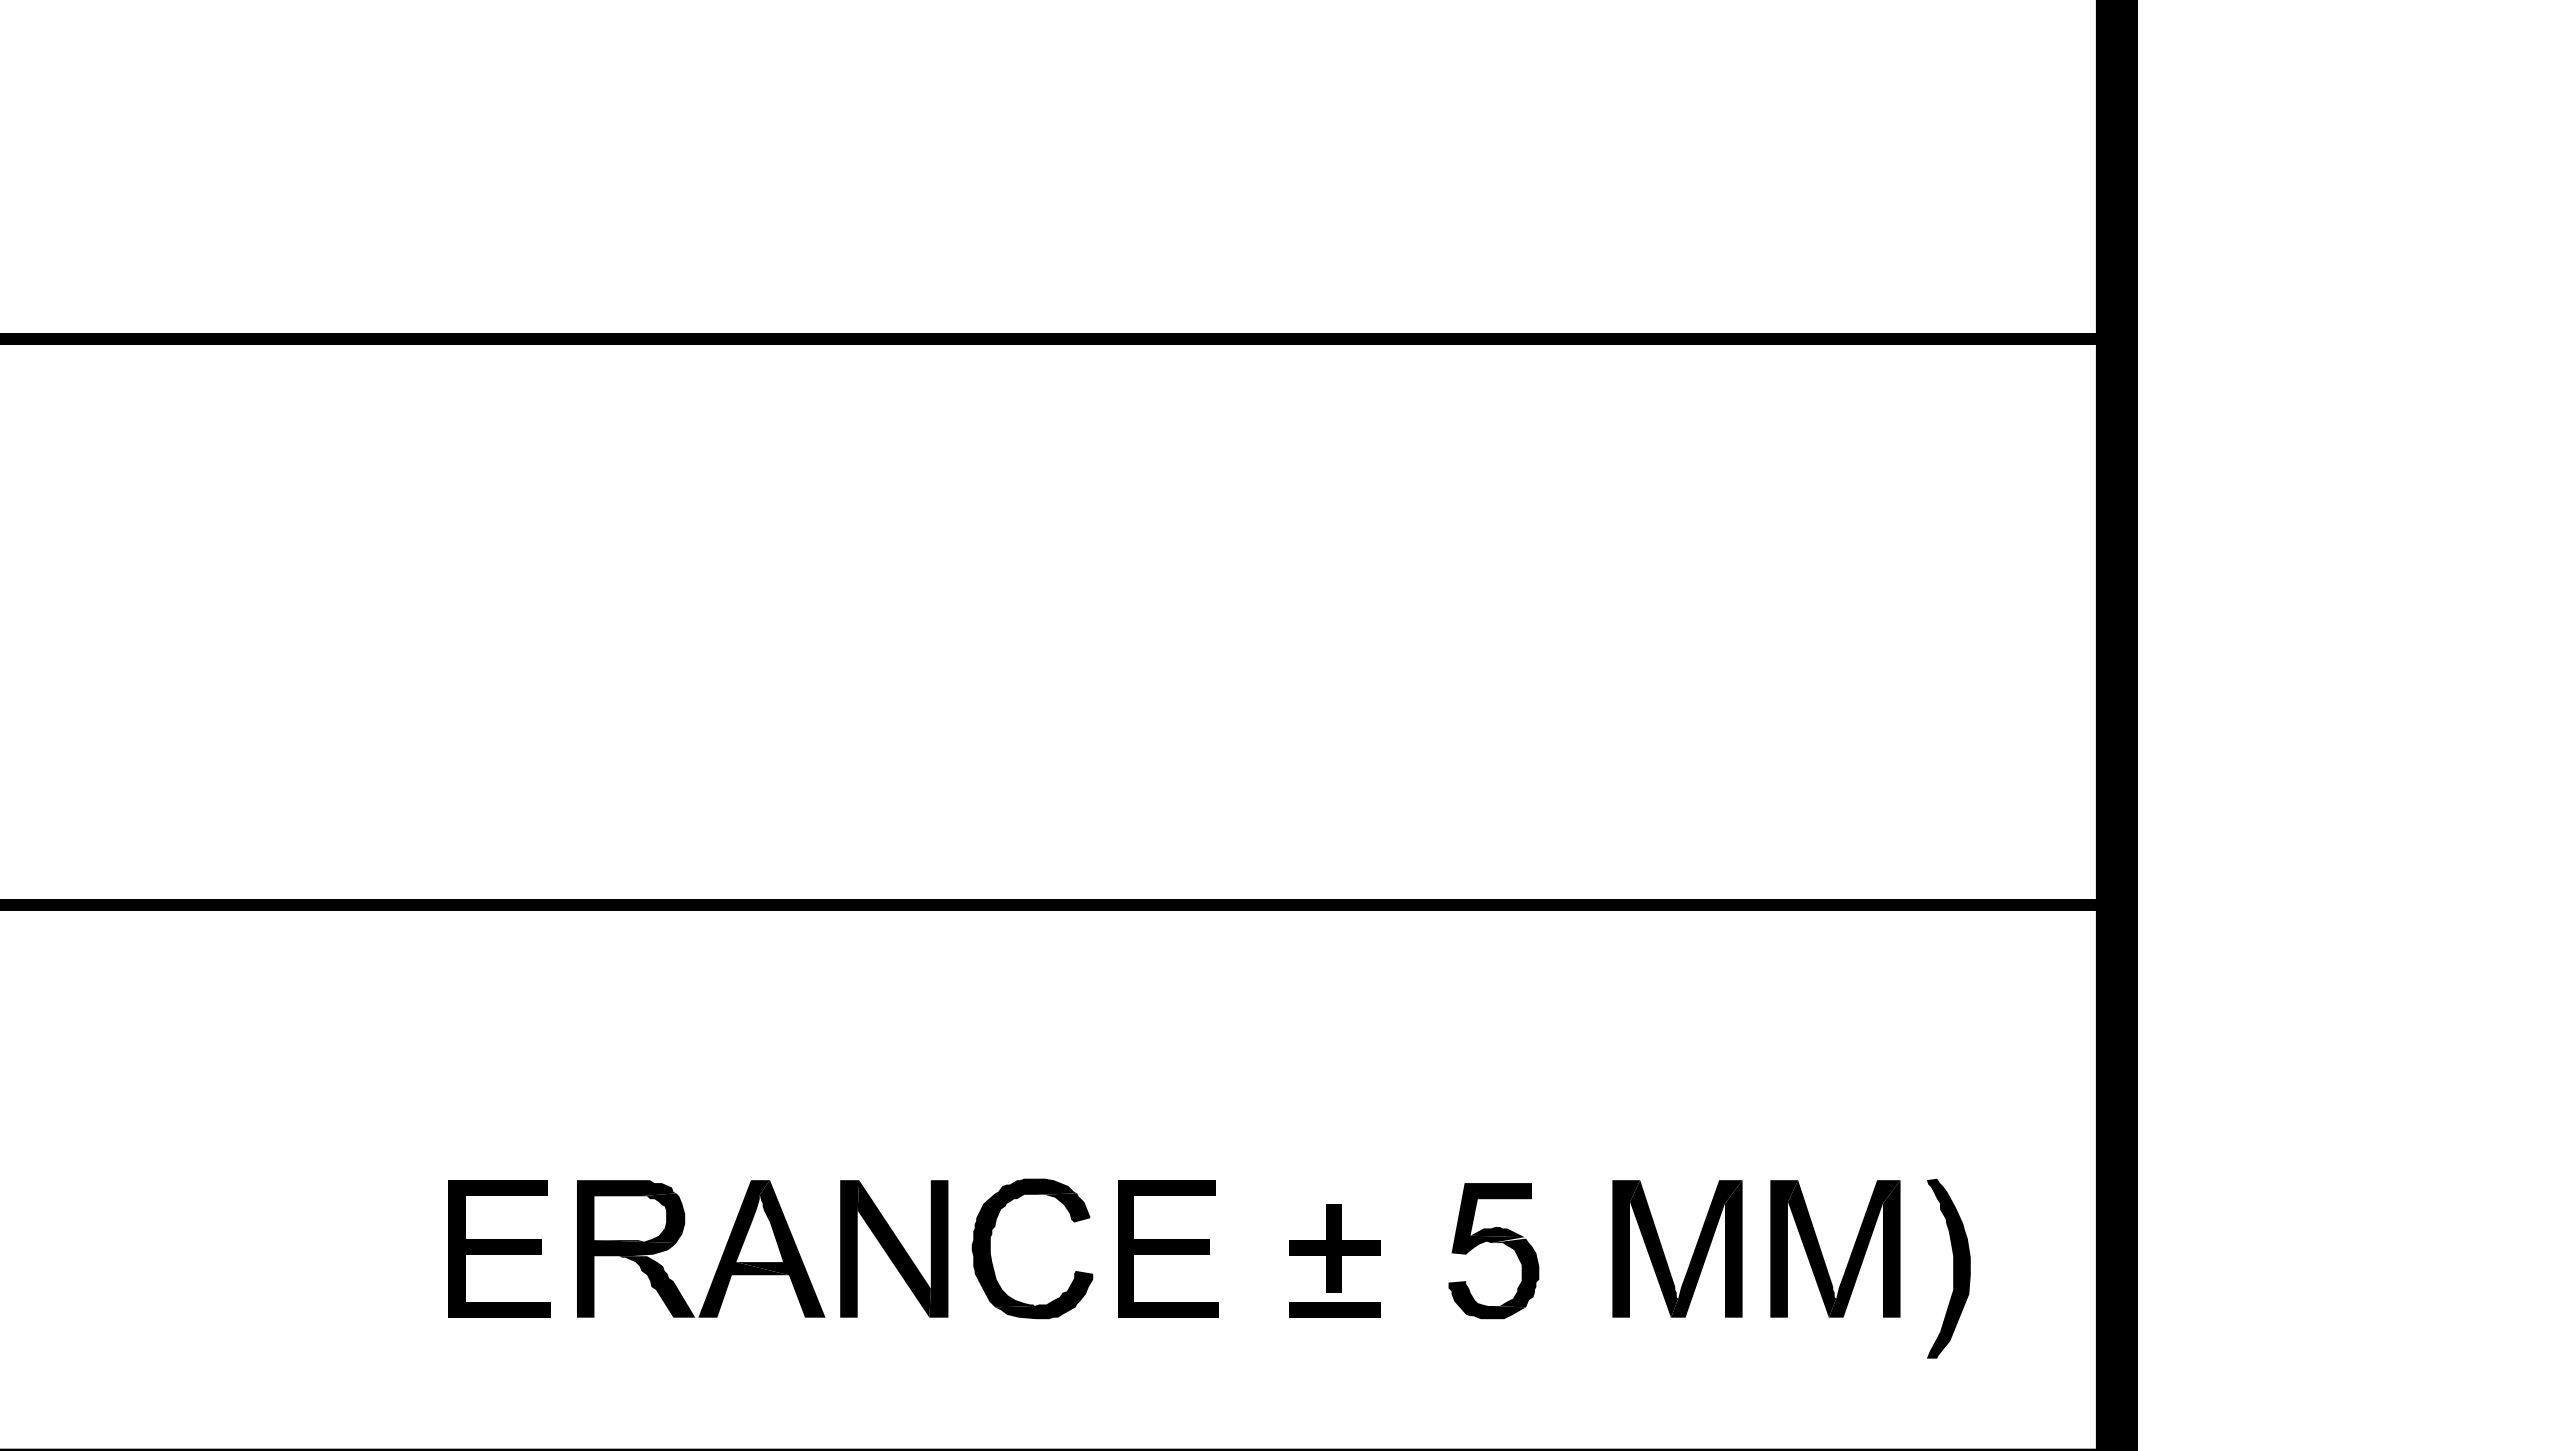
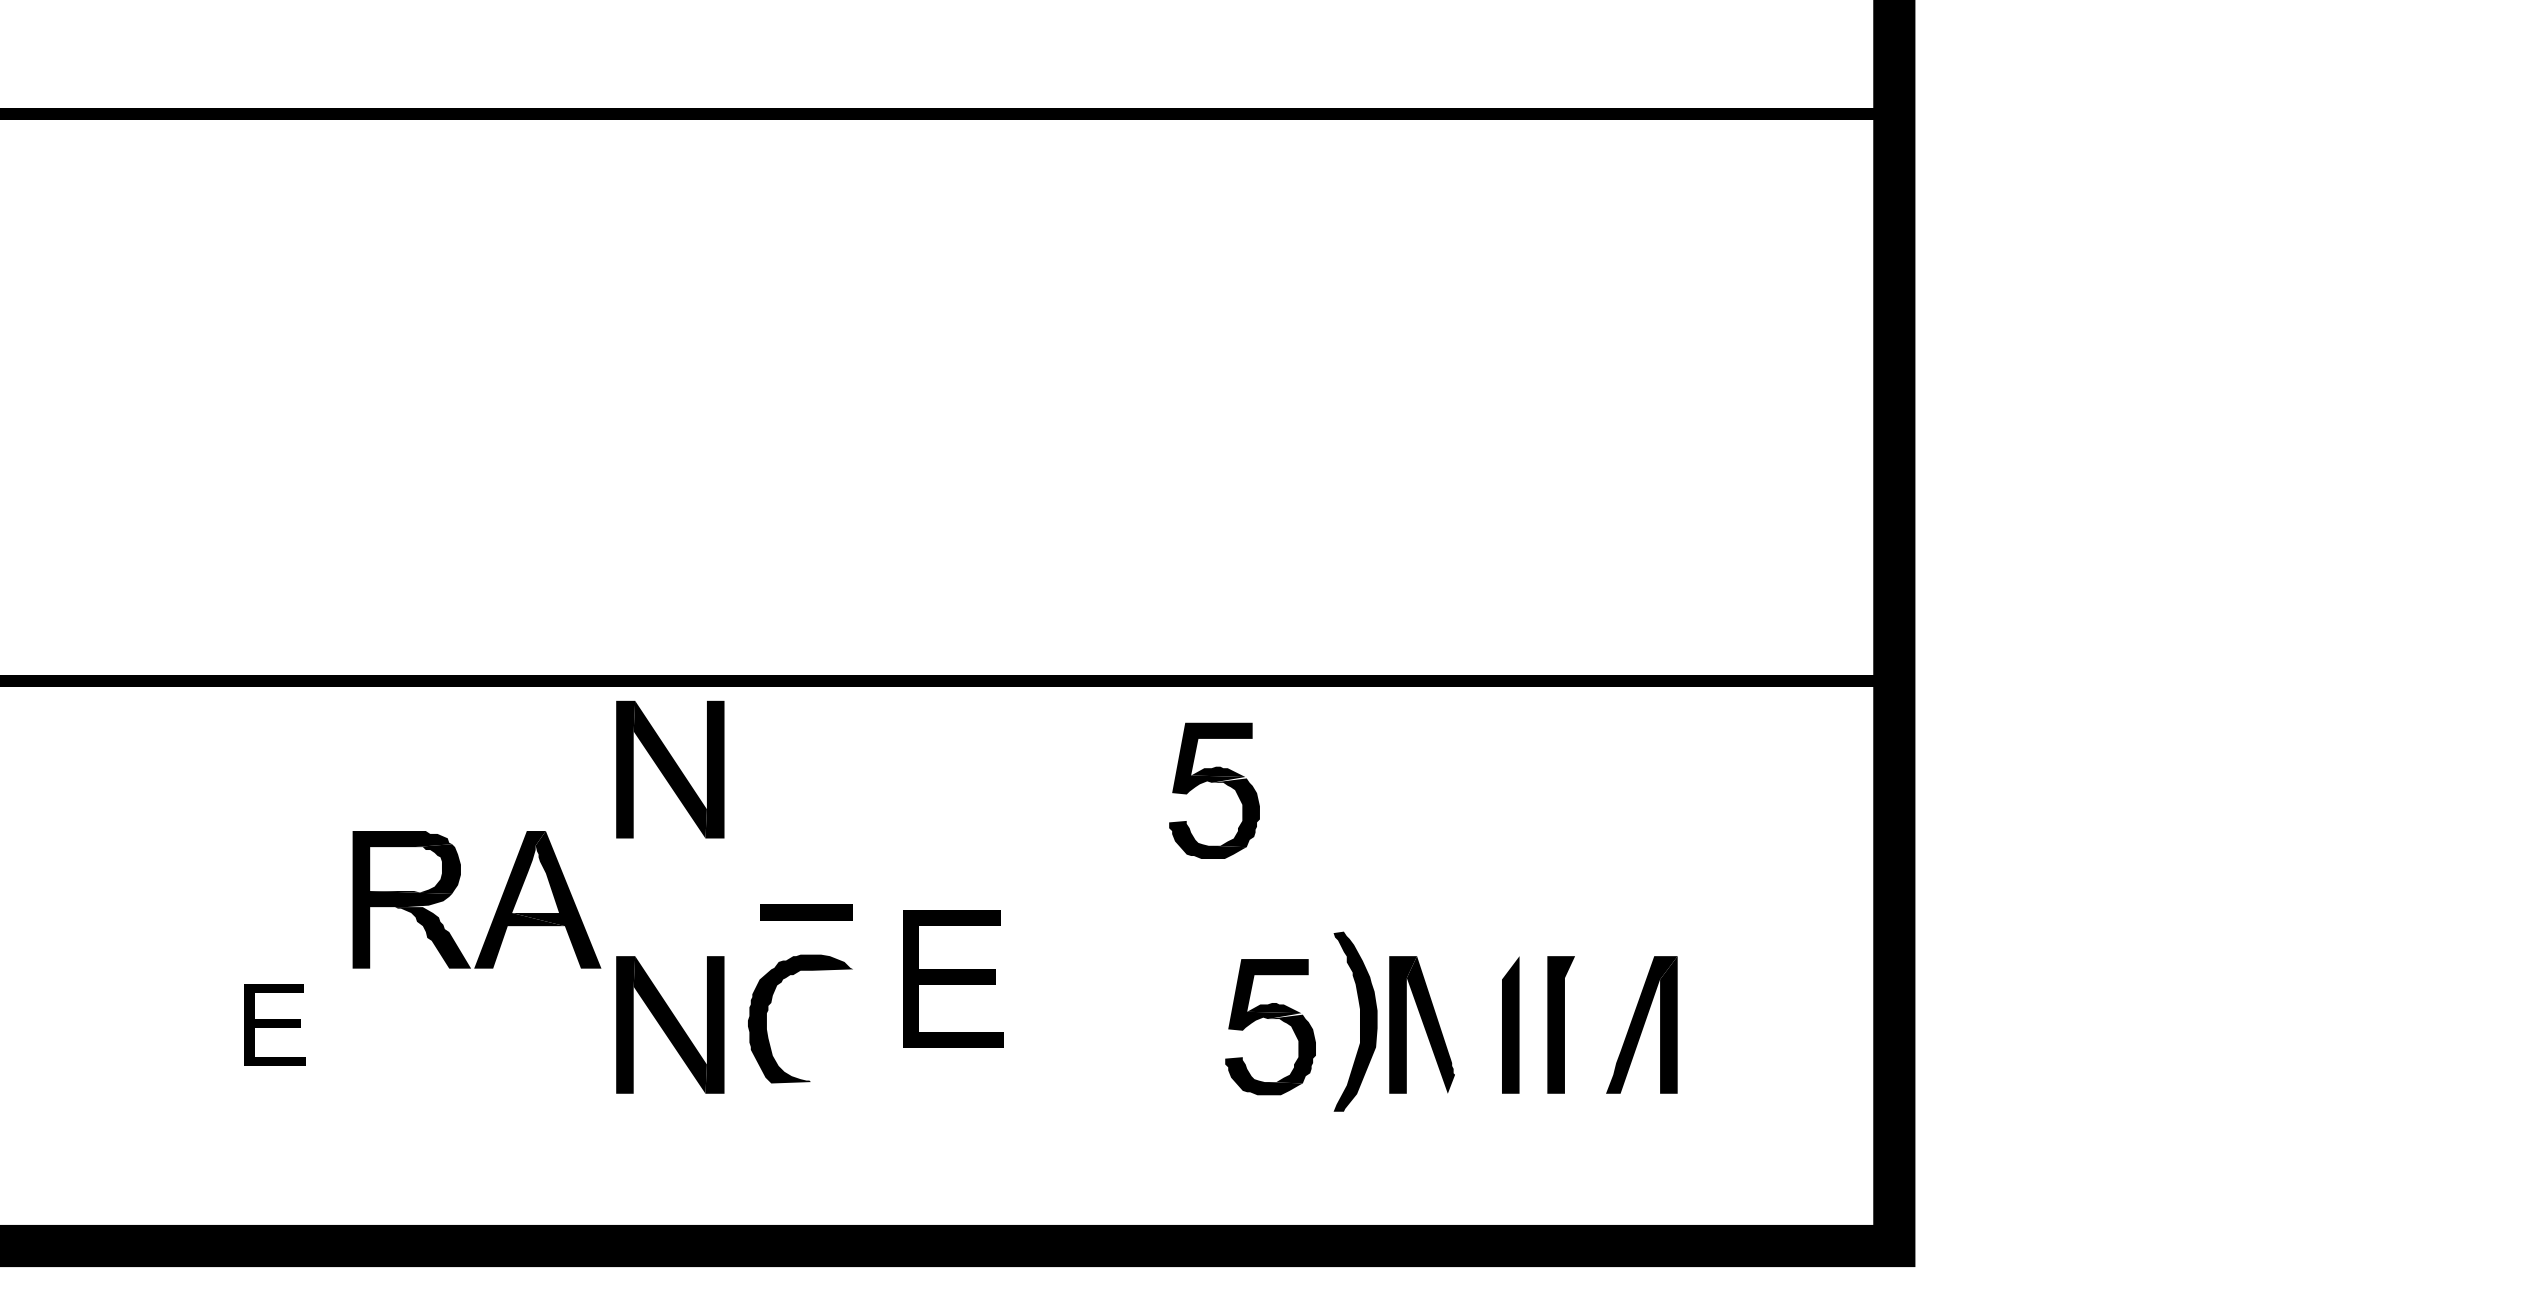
part: (894, 993) -> (670, 769), added
part: (1437, 1006) -> (1214, 782), added
fill: (1064, 1207) -> (840, 983), removed
fill: (1335, 1247) -> (1112, 1023), removed
part: (499, 1248) -> (275, 1024), size x0.6
part: (1168, 1248) -> (953, 978), moved
fill: (1706, 1248) -> (1483, 1024), removed
fill: (1811, 1248) -> (1588, 1024), removed
part: (721, 1256) -> (497, 907), moved
part: (1948, 1268) -> (1355, 1021), moved
fill: (1044, 1294) -> (820, 1070), removed
part: (1334, 1309) -> (805, 912), moved

